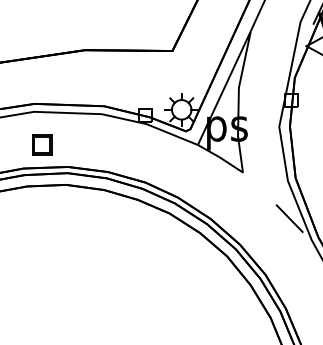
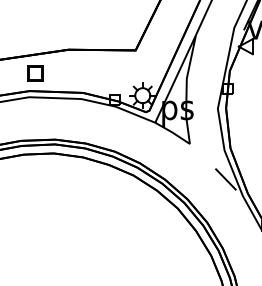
part: (42, 144) -> (35, 73), moved

